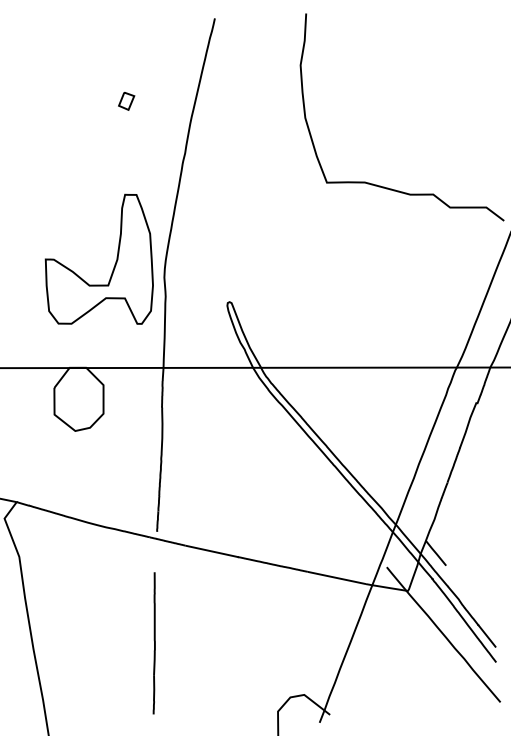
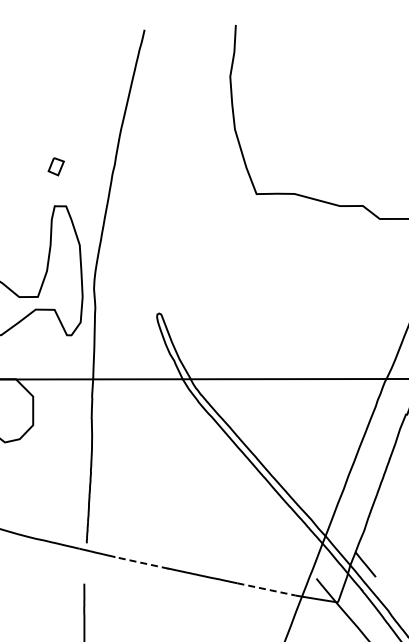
part: (126, 101) -> (56, 166), moved
line: (211, 551) -> (141, 562), solid -> dashed
line: (336, 577) -> (266, 588), solid -> dashed

